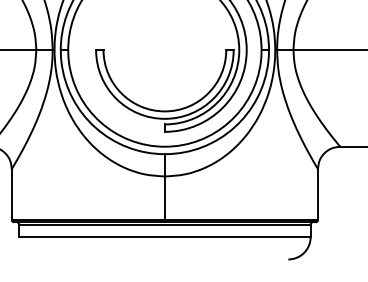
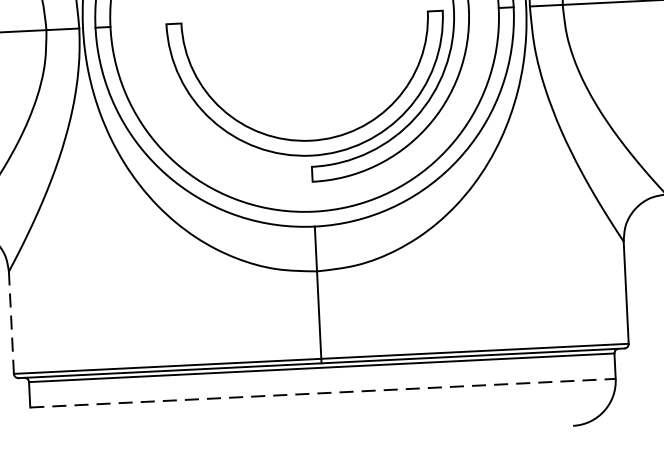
line: (11, 194) -> (10, 322), solid -> dashed
line: (164, 237) -> (322, 393), solid -> dashed

